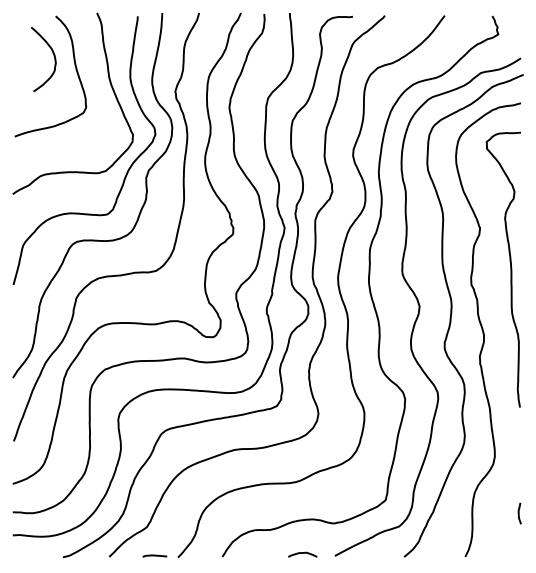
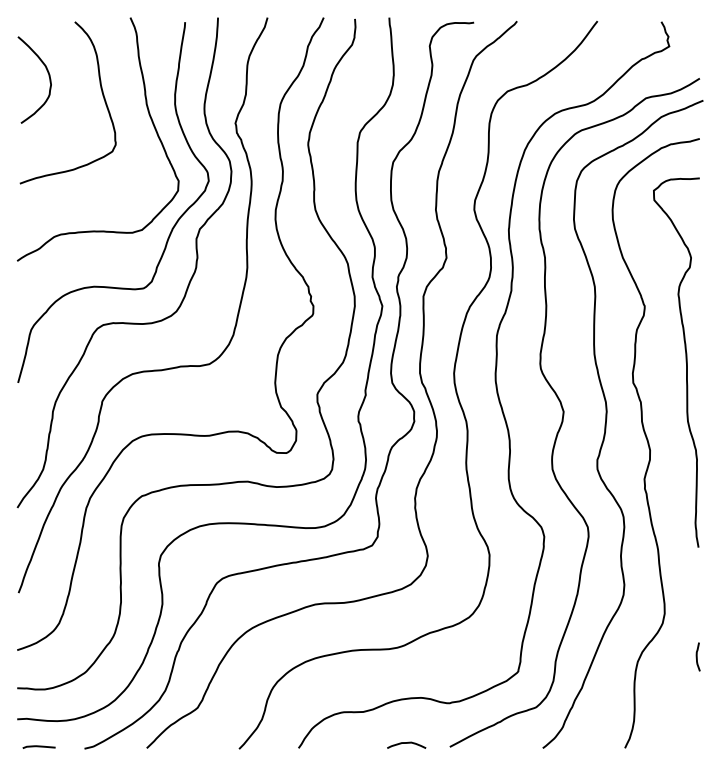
curve: (53, 54) -> (47, 73), moved
curve: (519, 513) -> (697, 656), moved
line: (154, 555) -> (38, 746), moved

